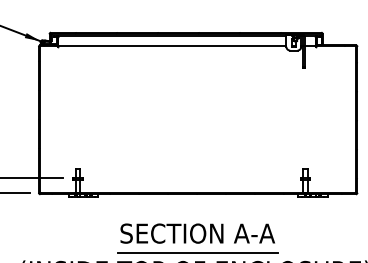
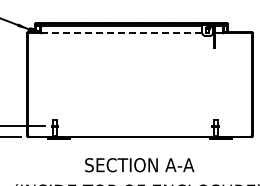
line: (171, 45) -> (121, 32), solid -> dashed
line: (197, 252) -> (139, 178), removed

